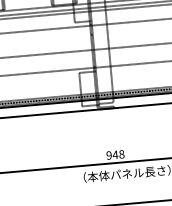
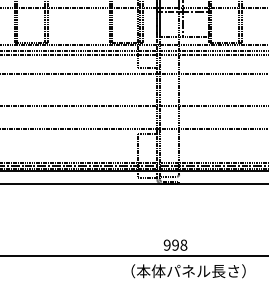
text: (115, 154) -> (175, 244), 948 -> 998

